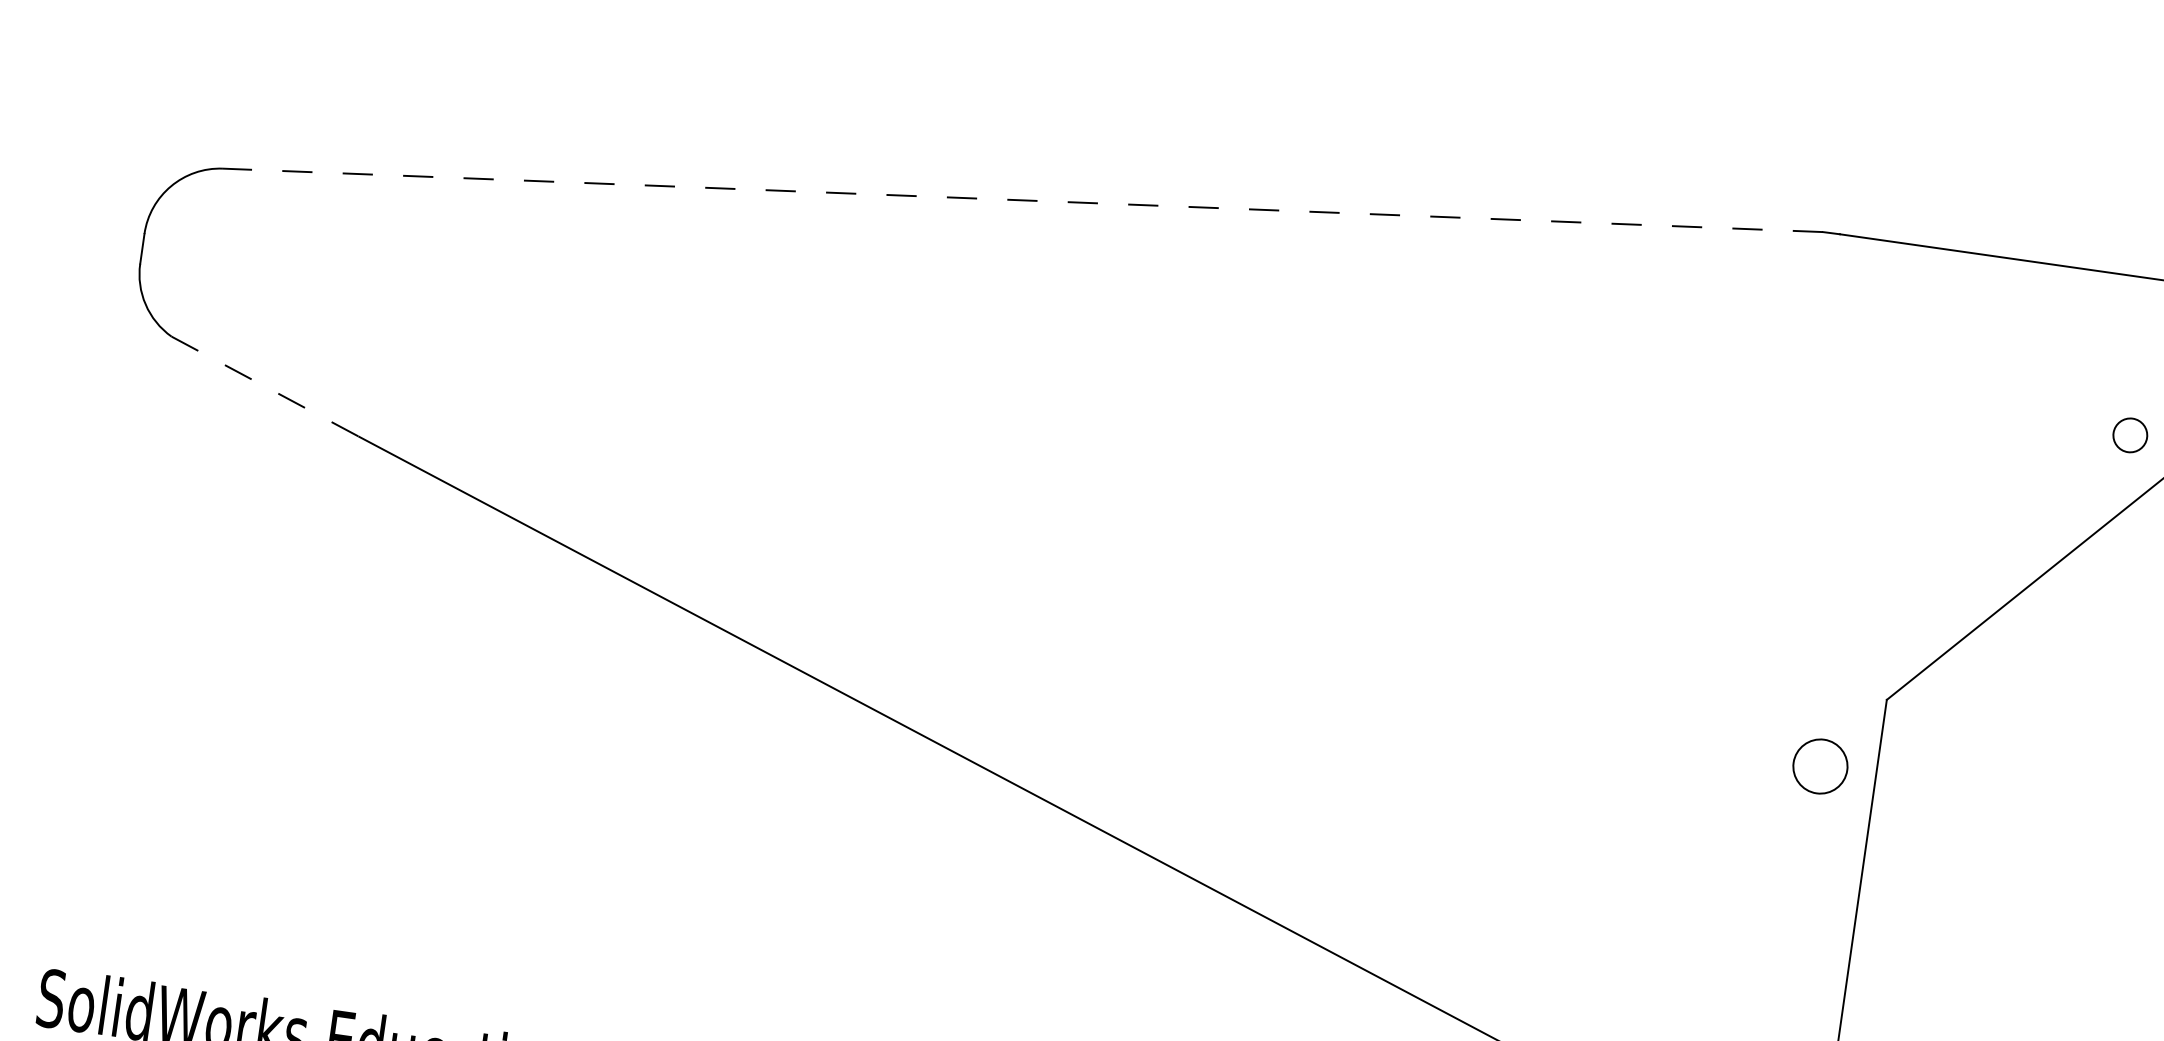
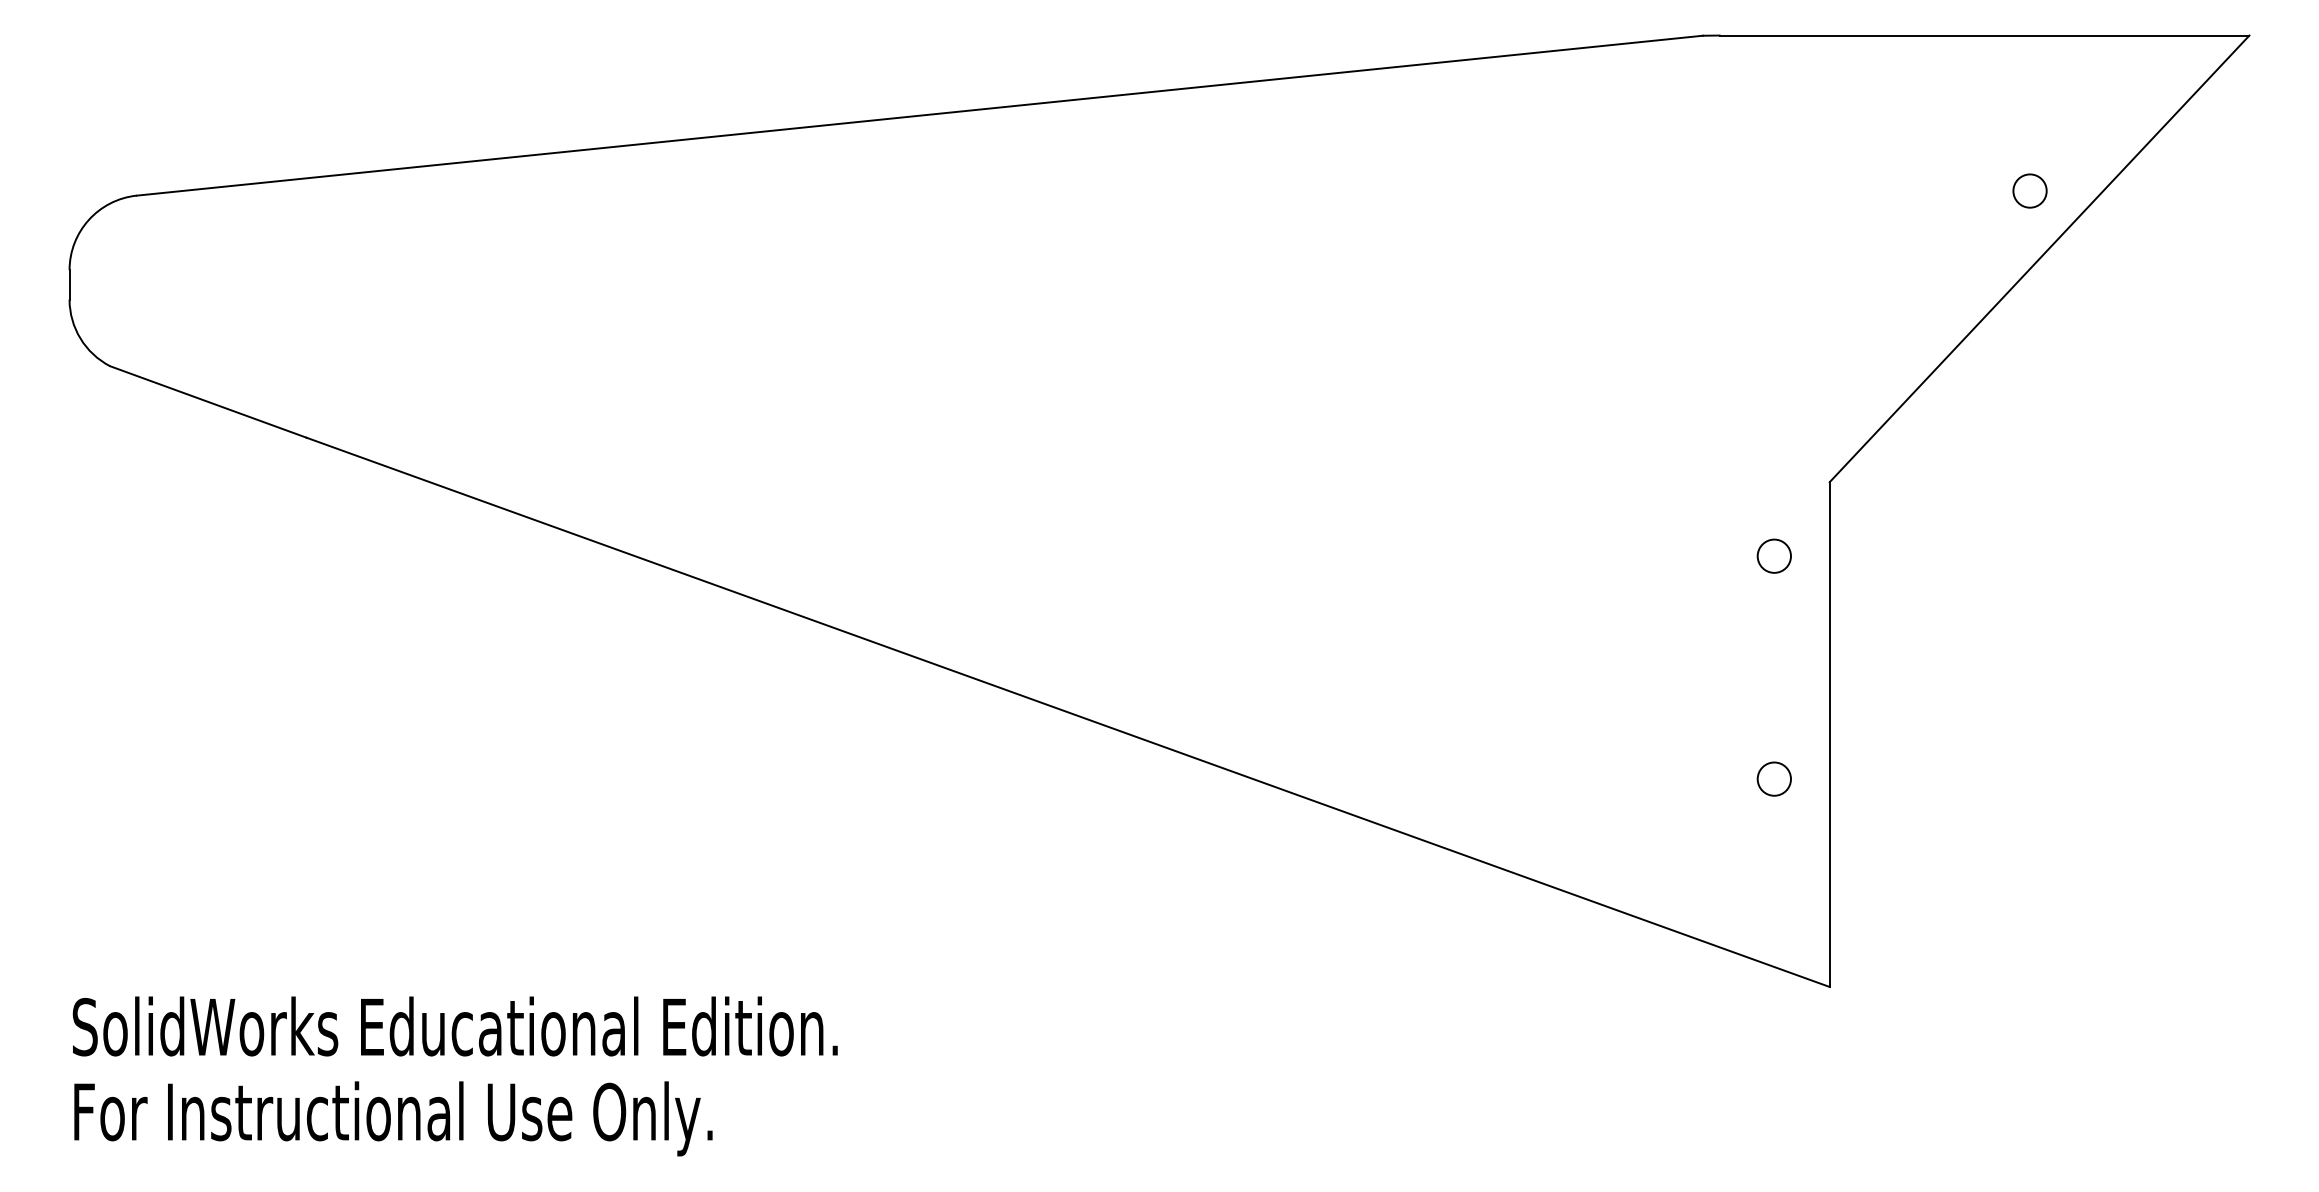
line: (1022, 200) -> (919, 115), dashed -> solid
line: (265, 387) -> (208, 402), dashed -> solid
circle: (1819, 765) -> (1773, 555), size x0.62
circle: (1787, 990) -> (1773, 778), added

